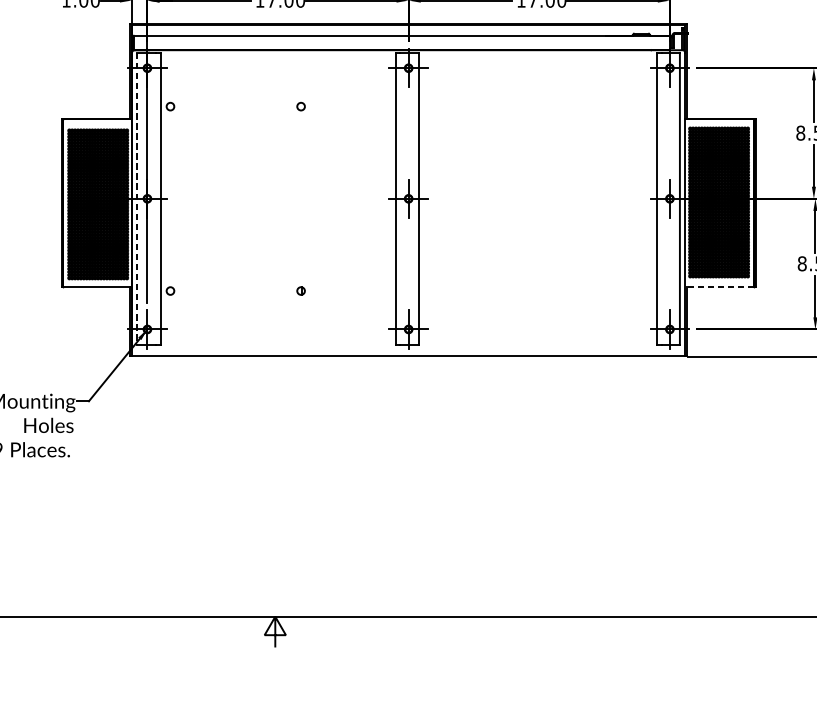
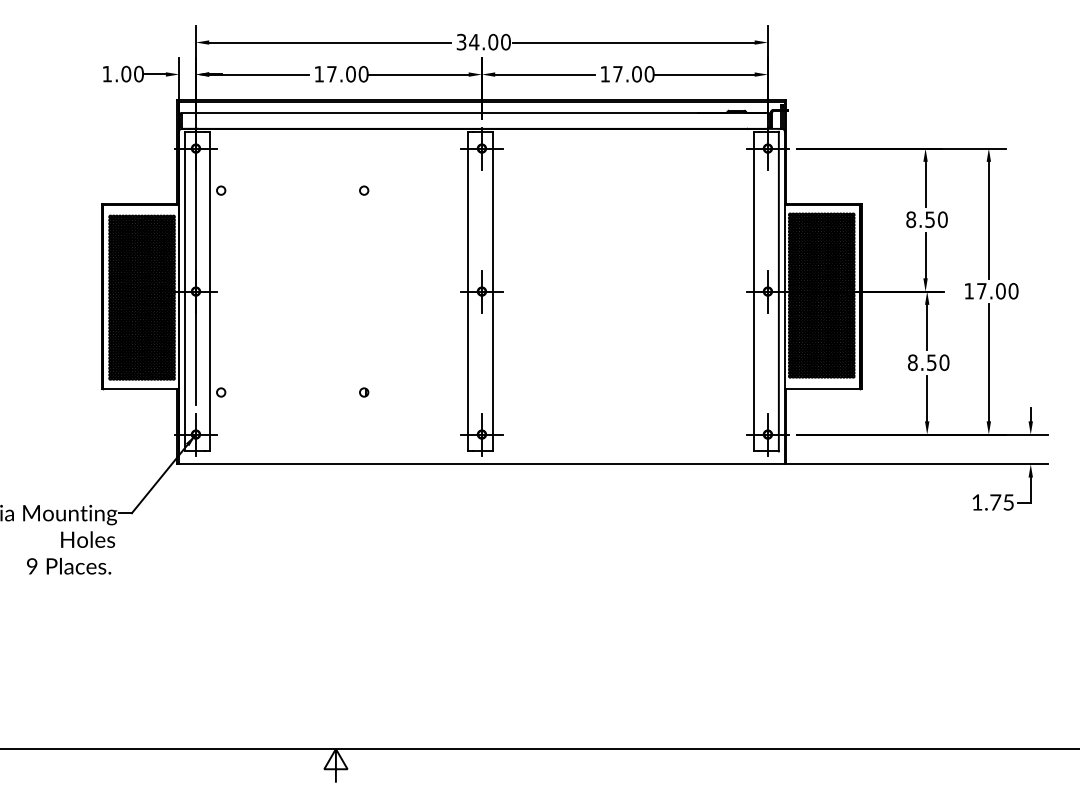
line: (137, 198) -> (185, 291), dashed -> solid
line: (719, 287) -> (822, 388), dashed -> solid

